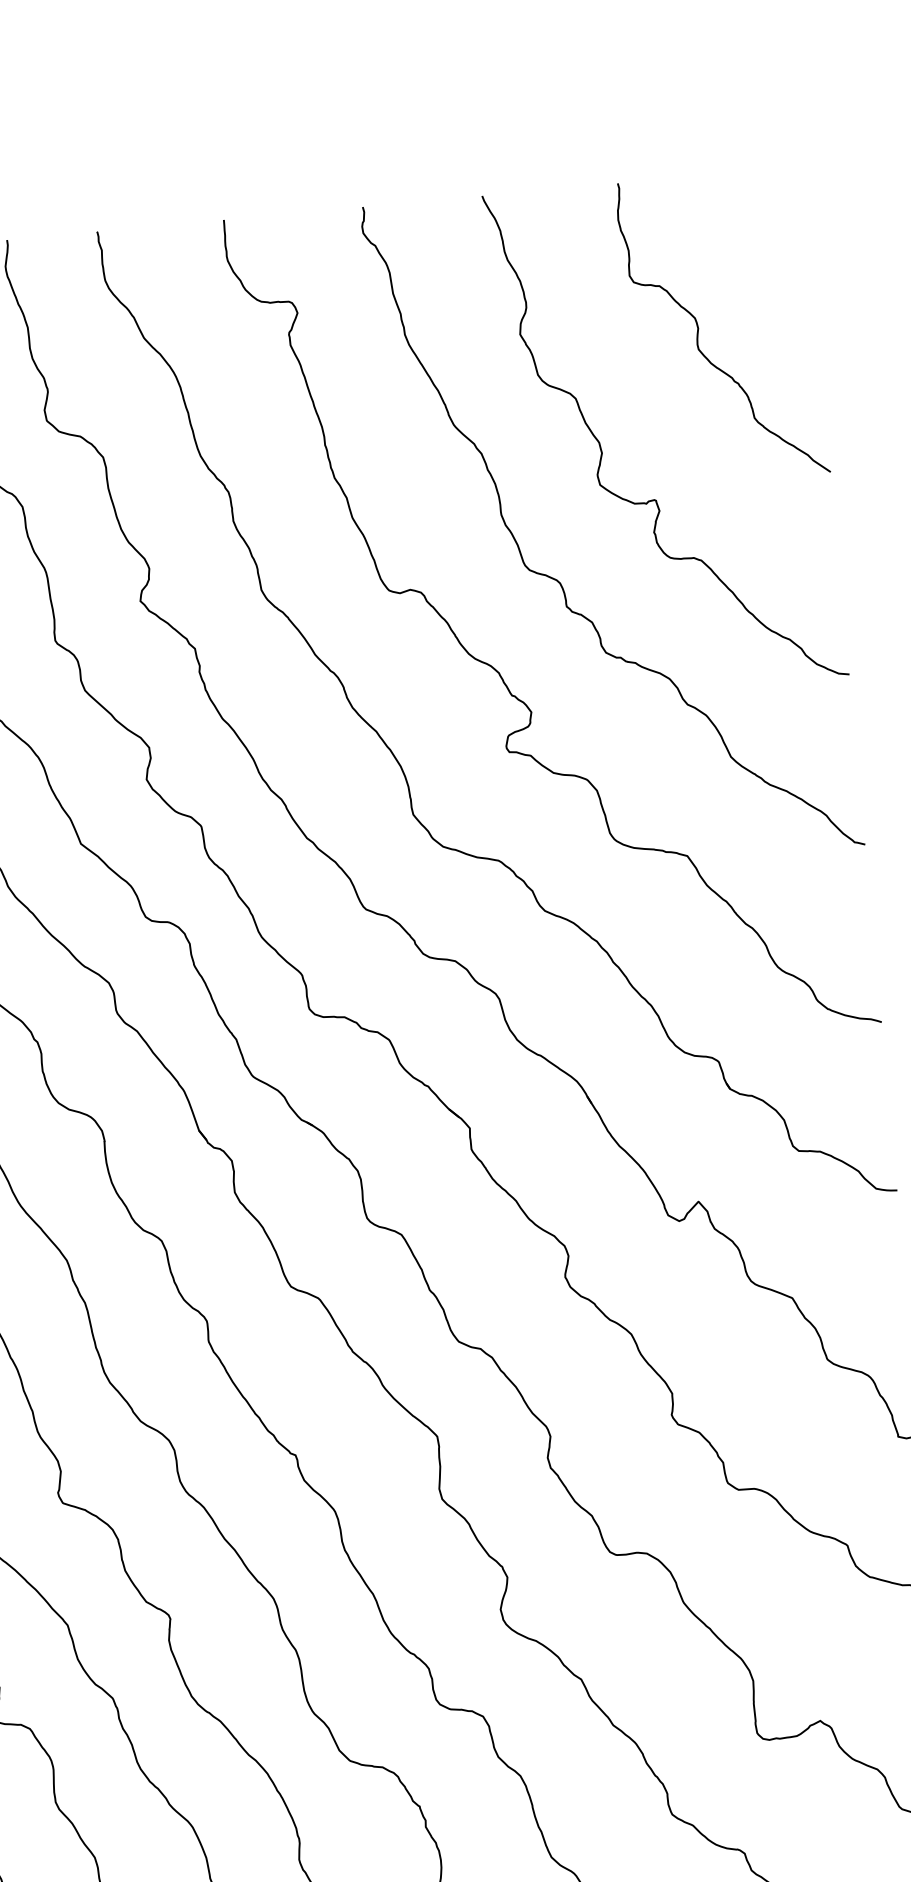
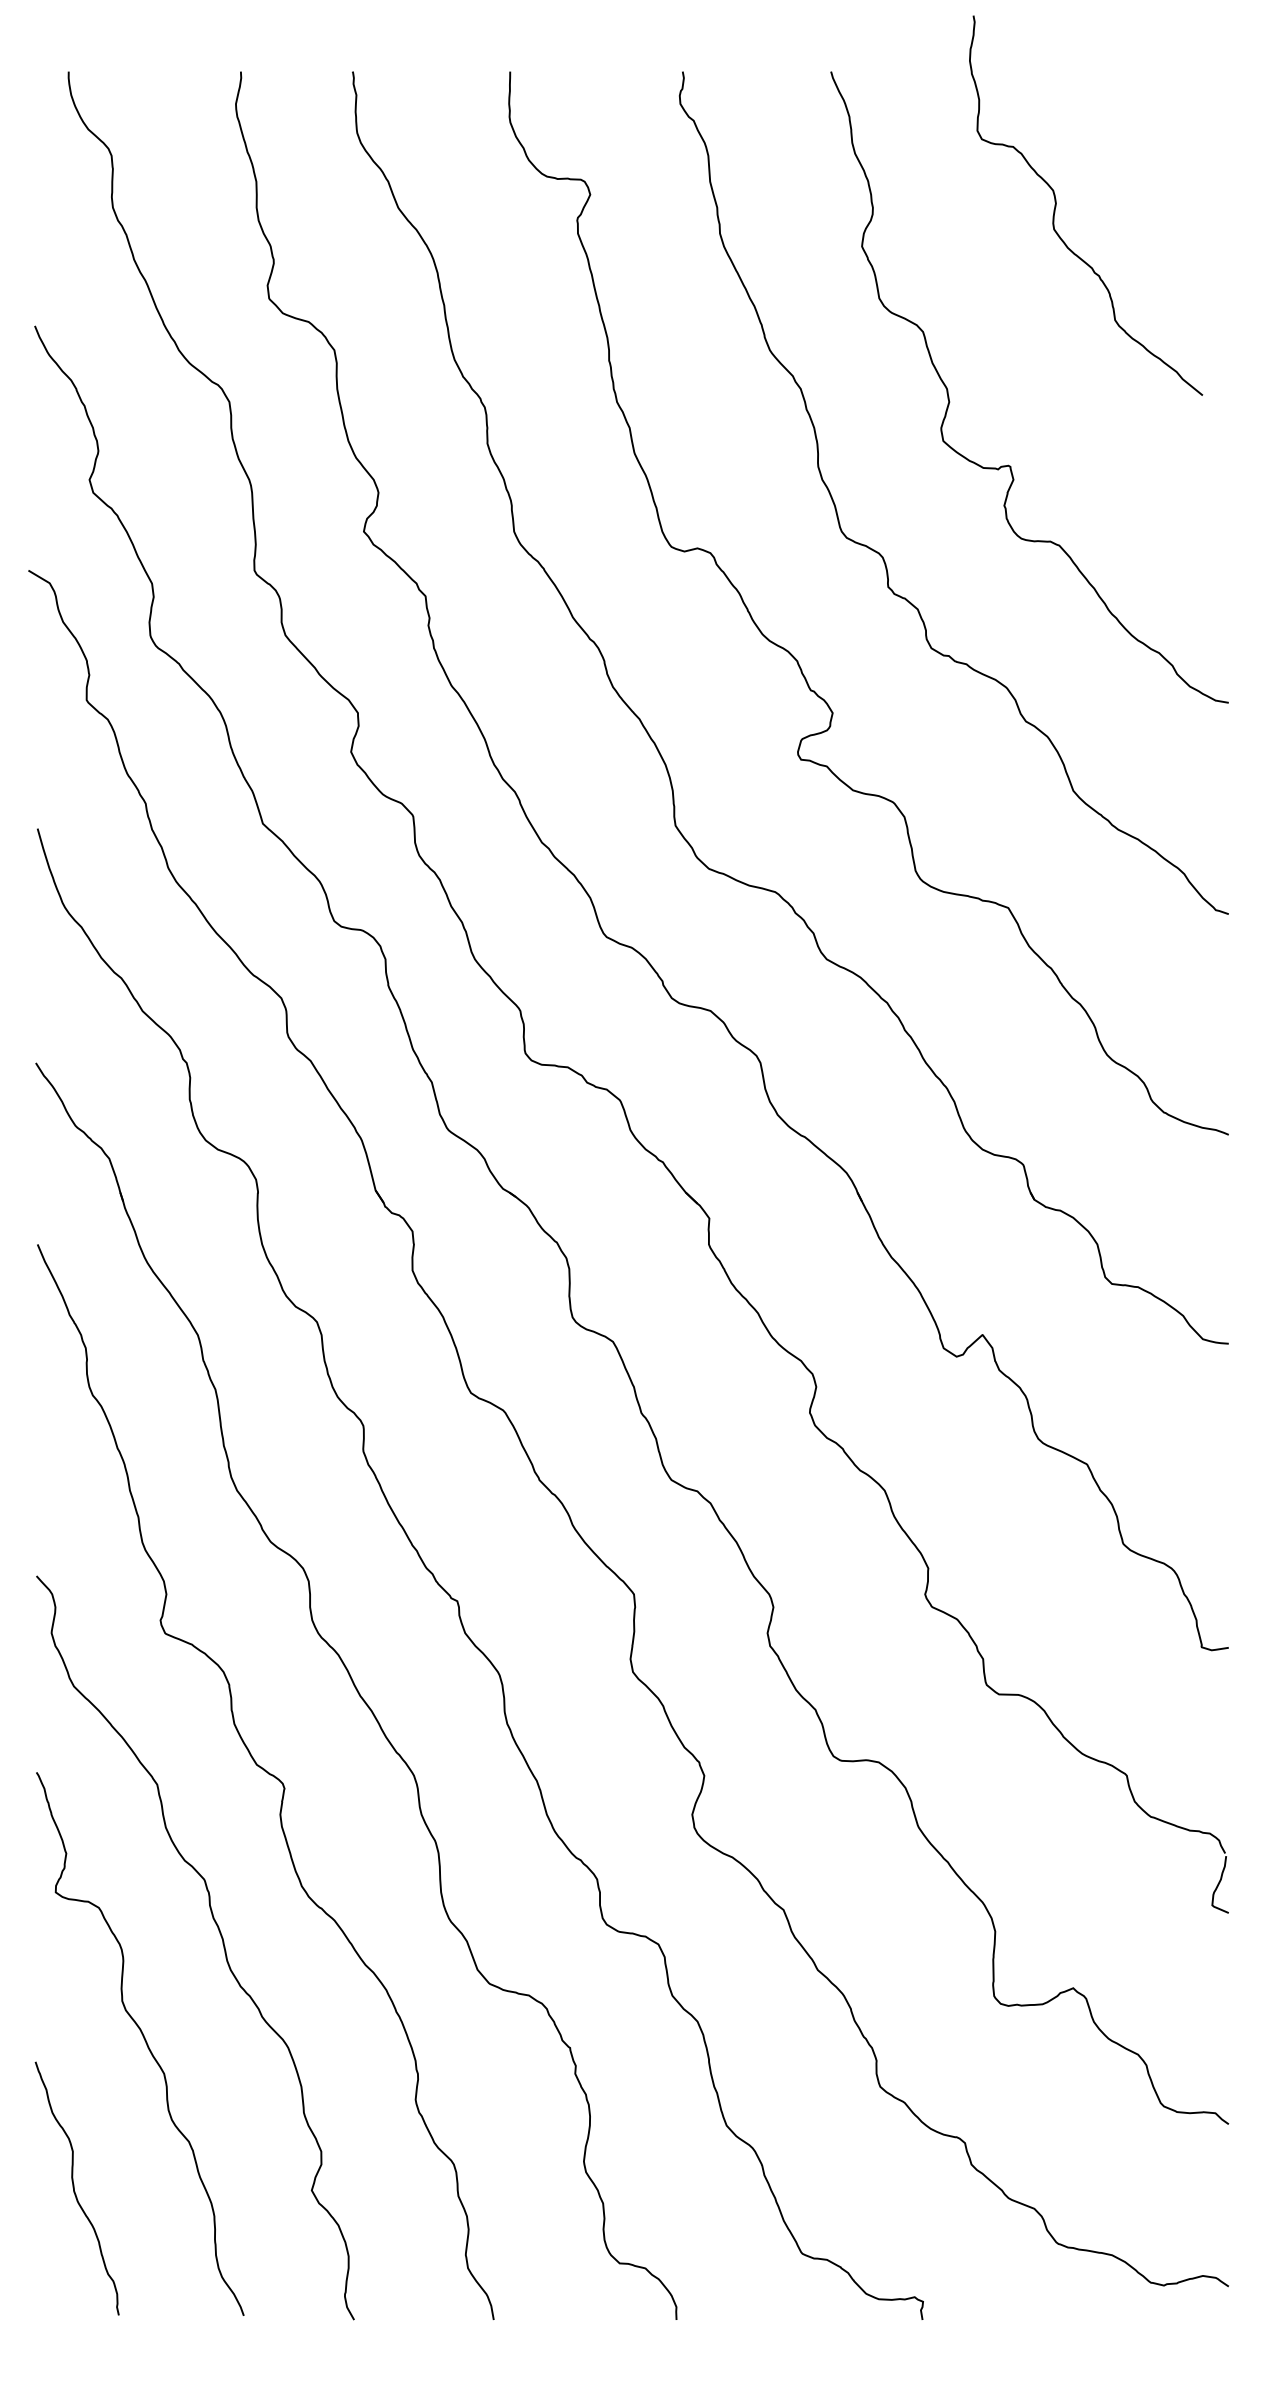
curve: (698, 330) -> (1056, 205), moved

